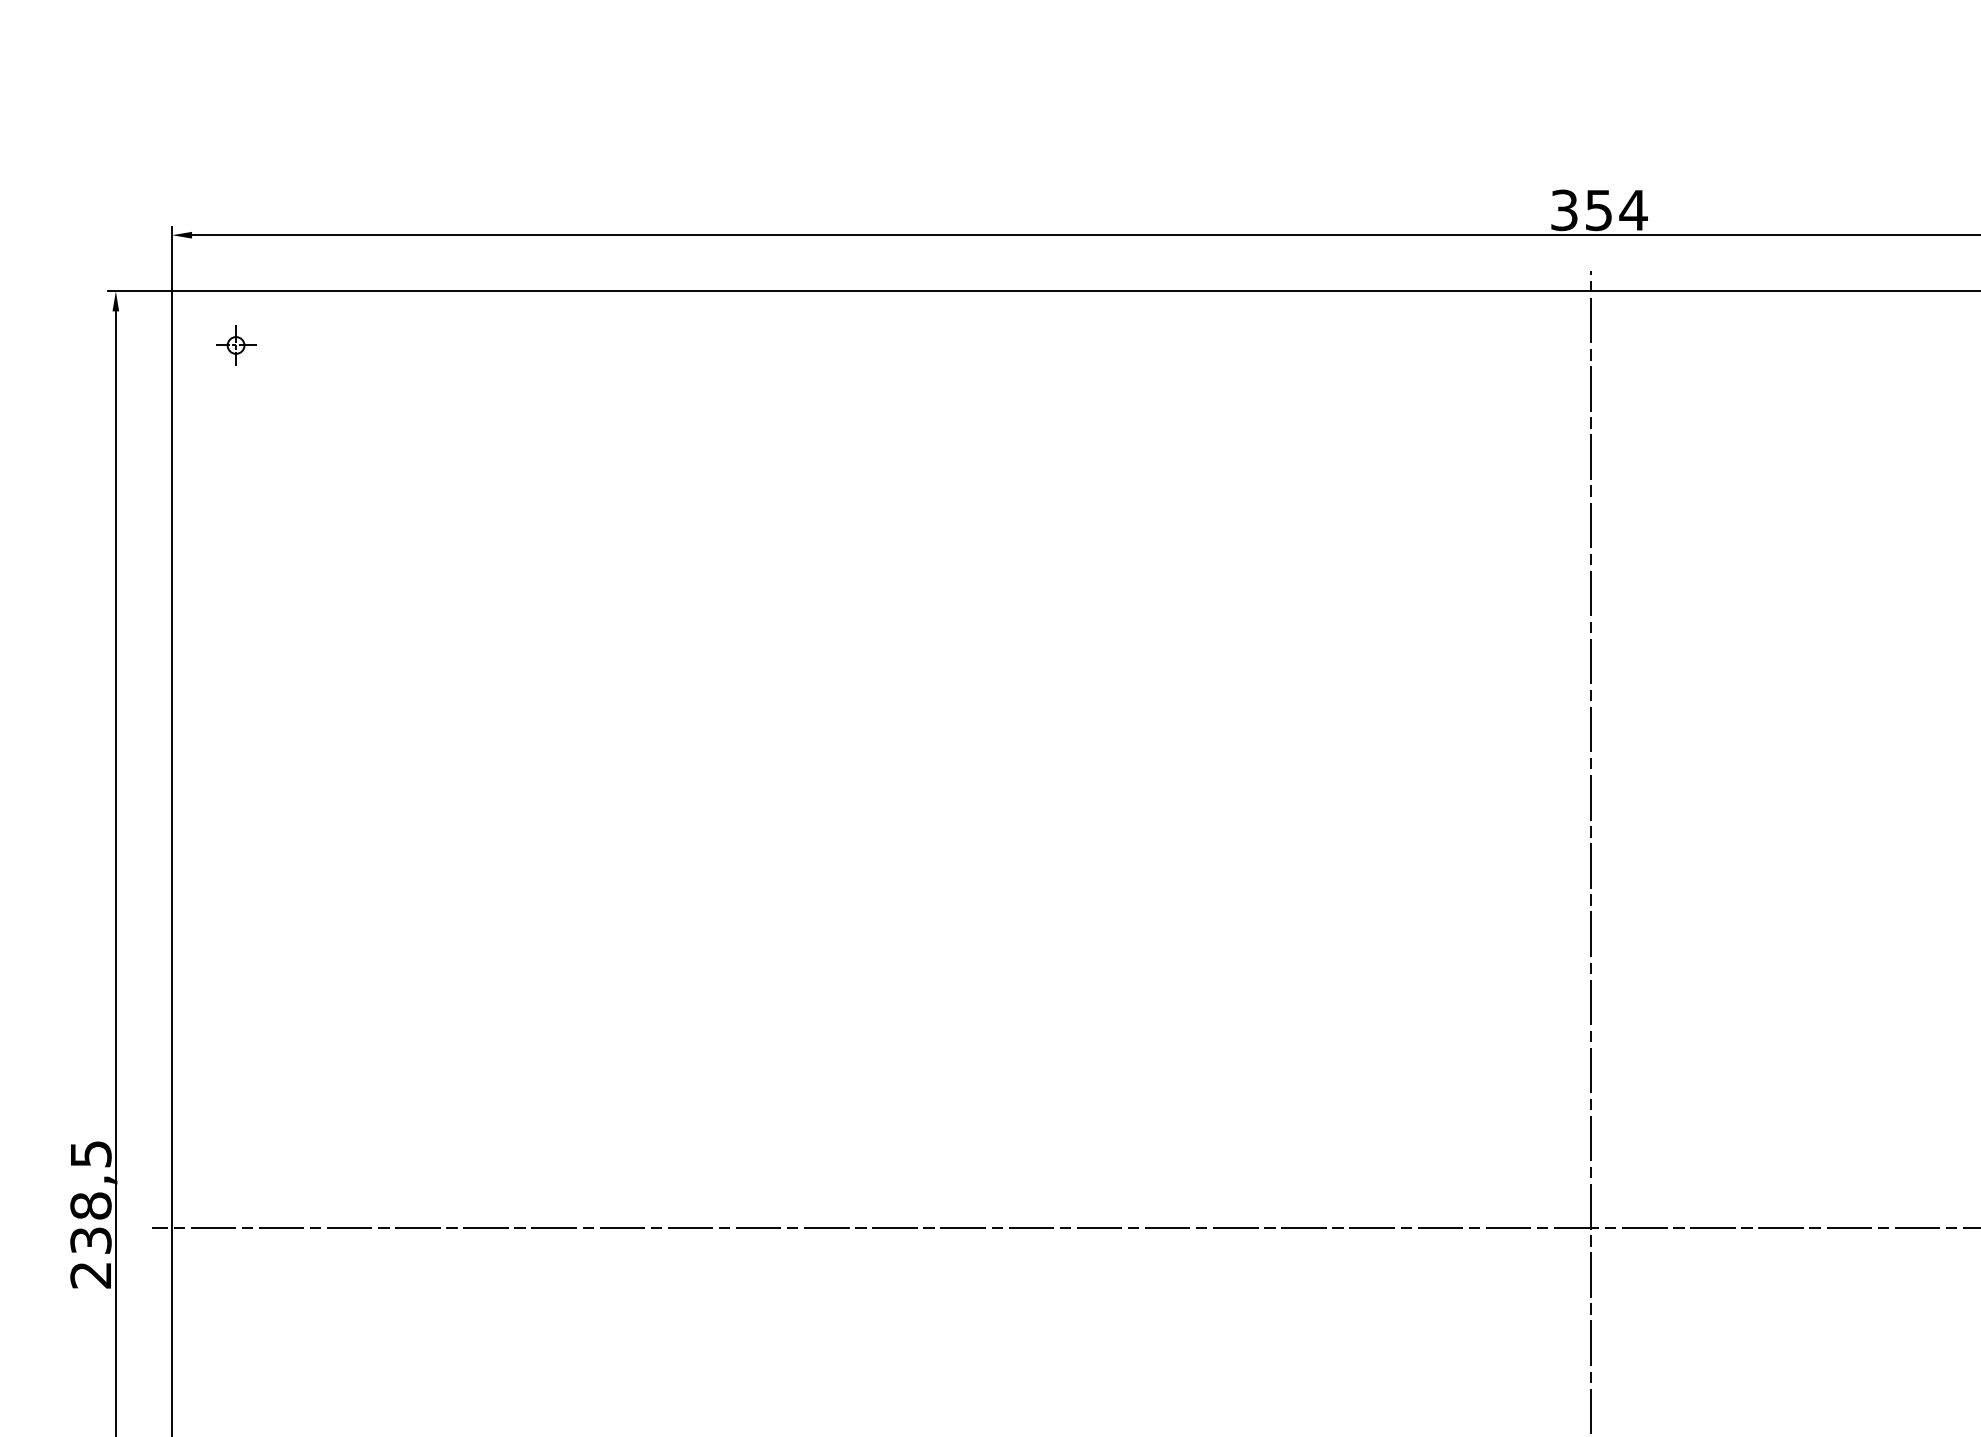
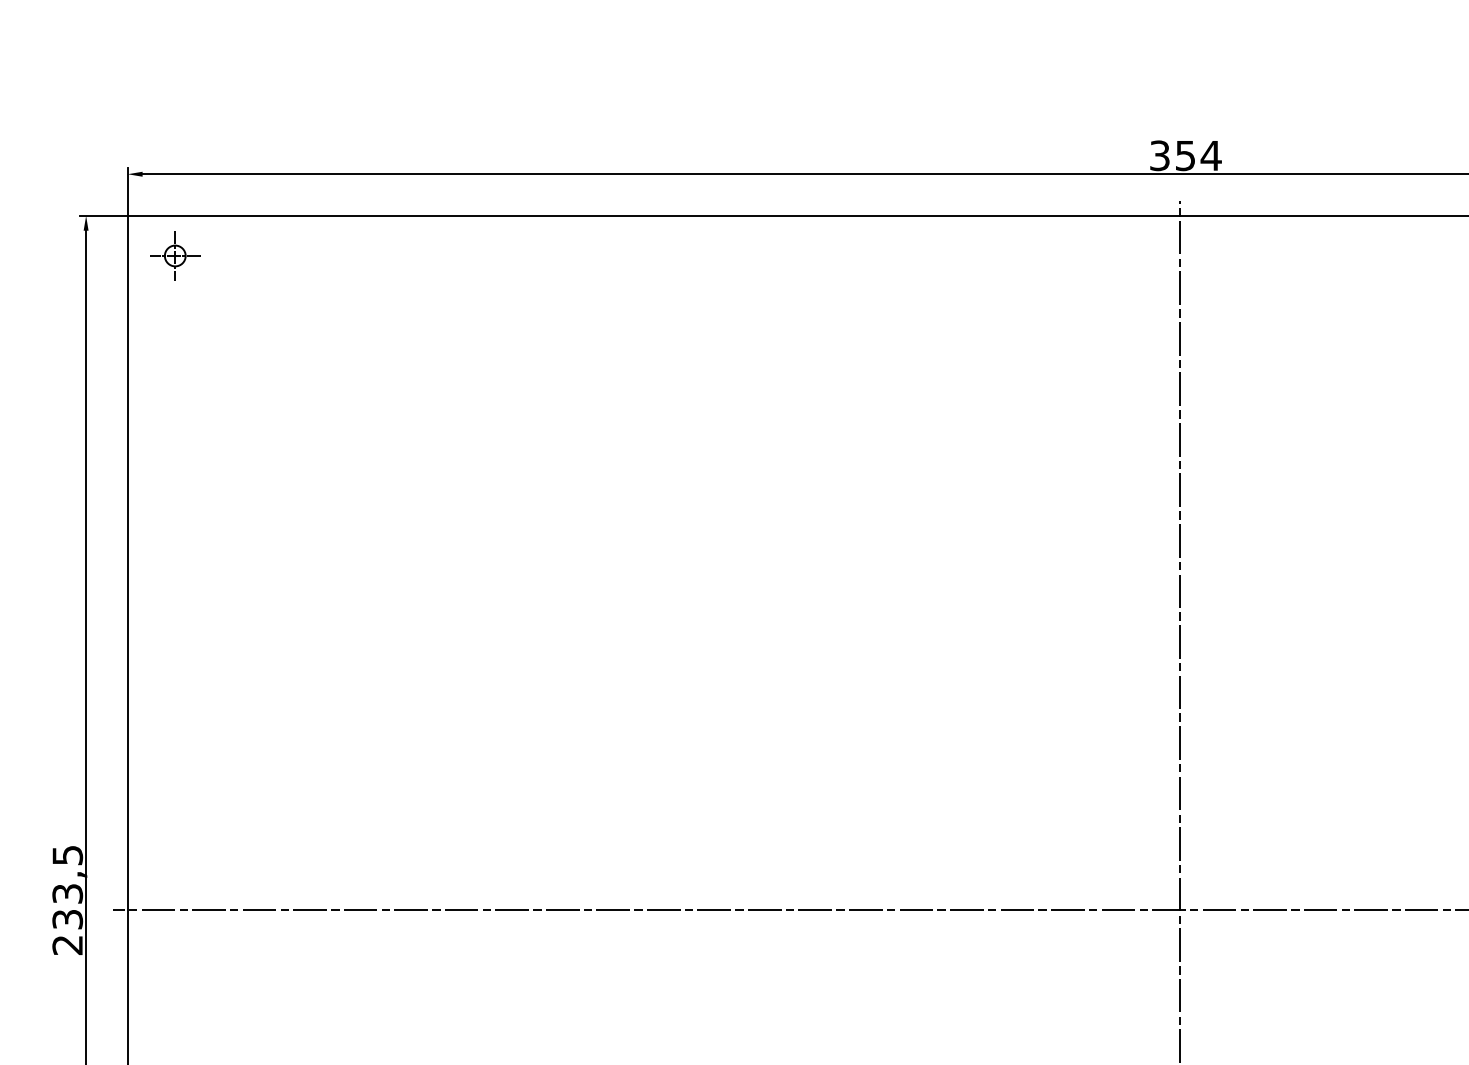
part: (235, 345) -> (174, 255), size x1.67
text: (90, 1205) -> (67, 893), 238,5 -> 233,5

